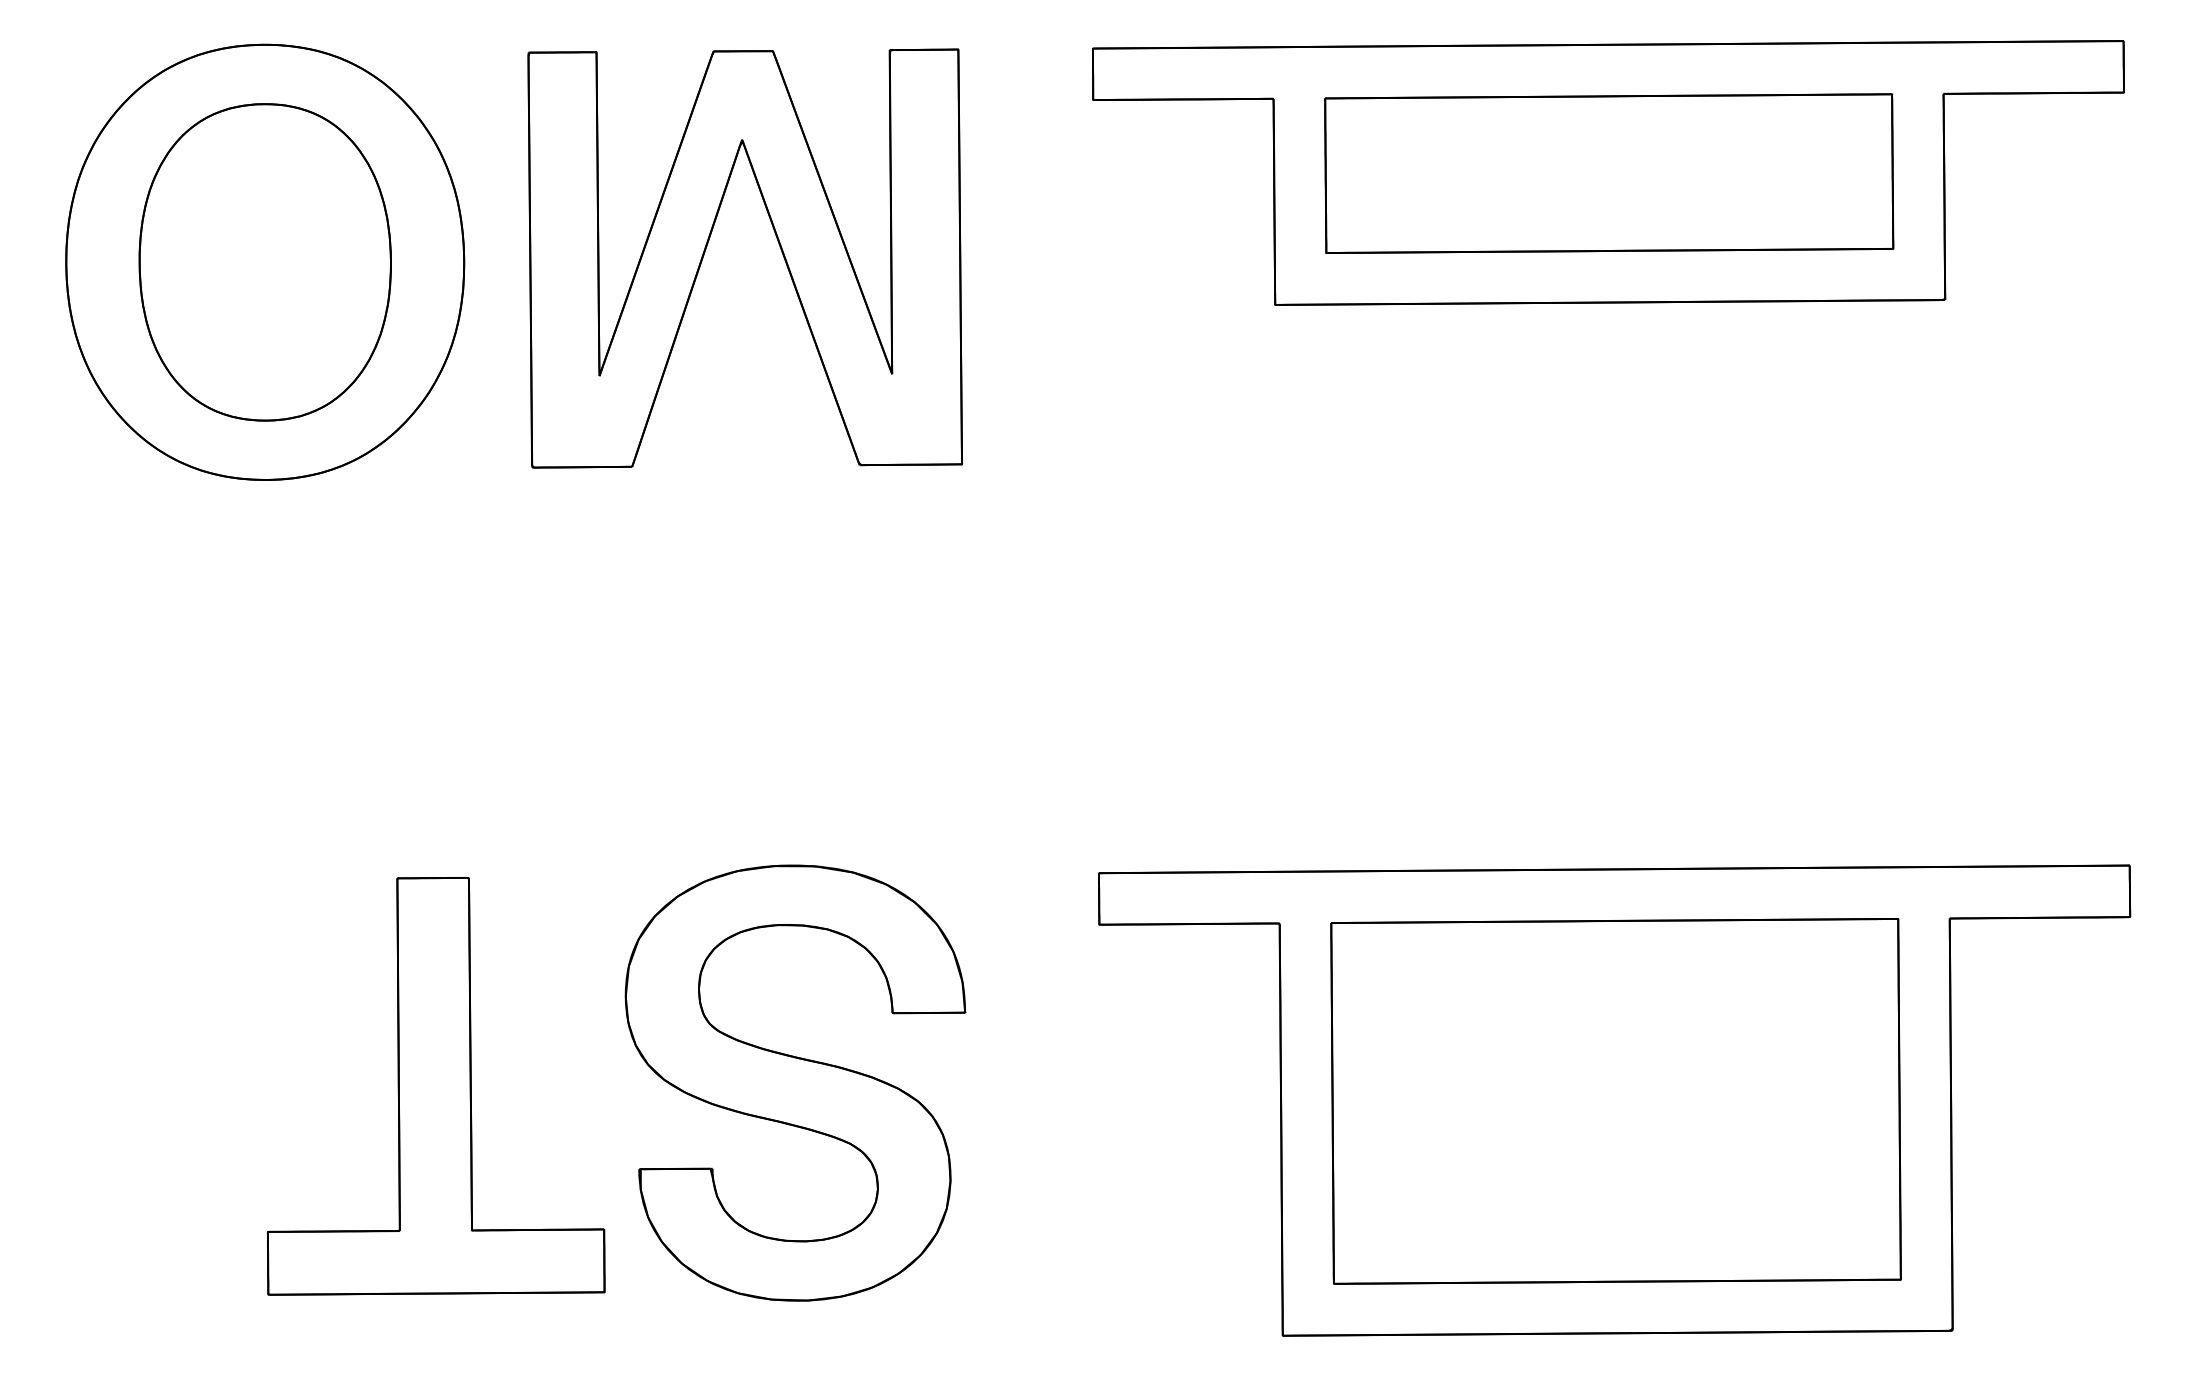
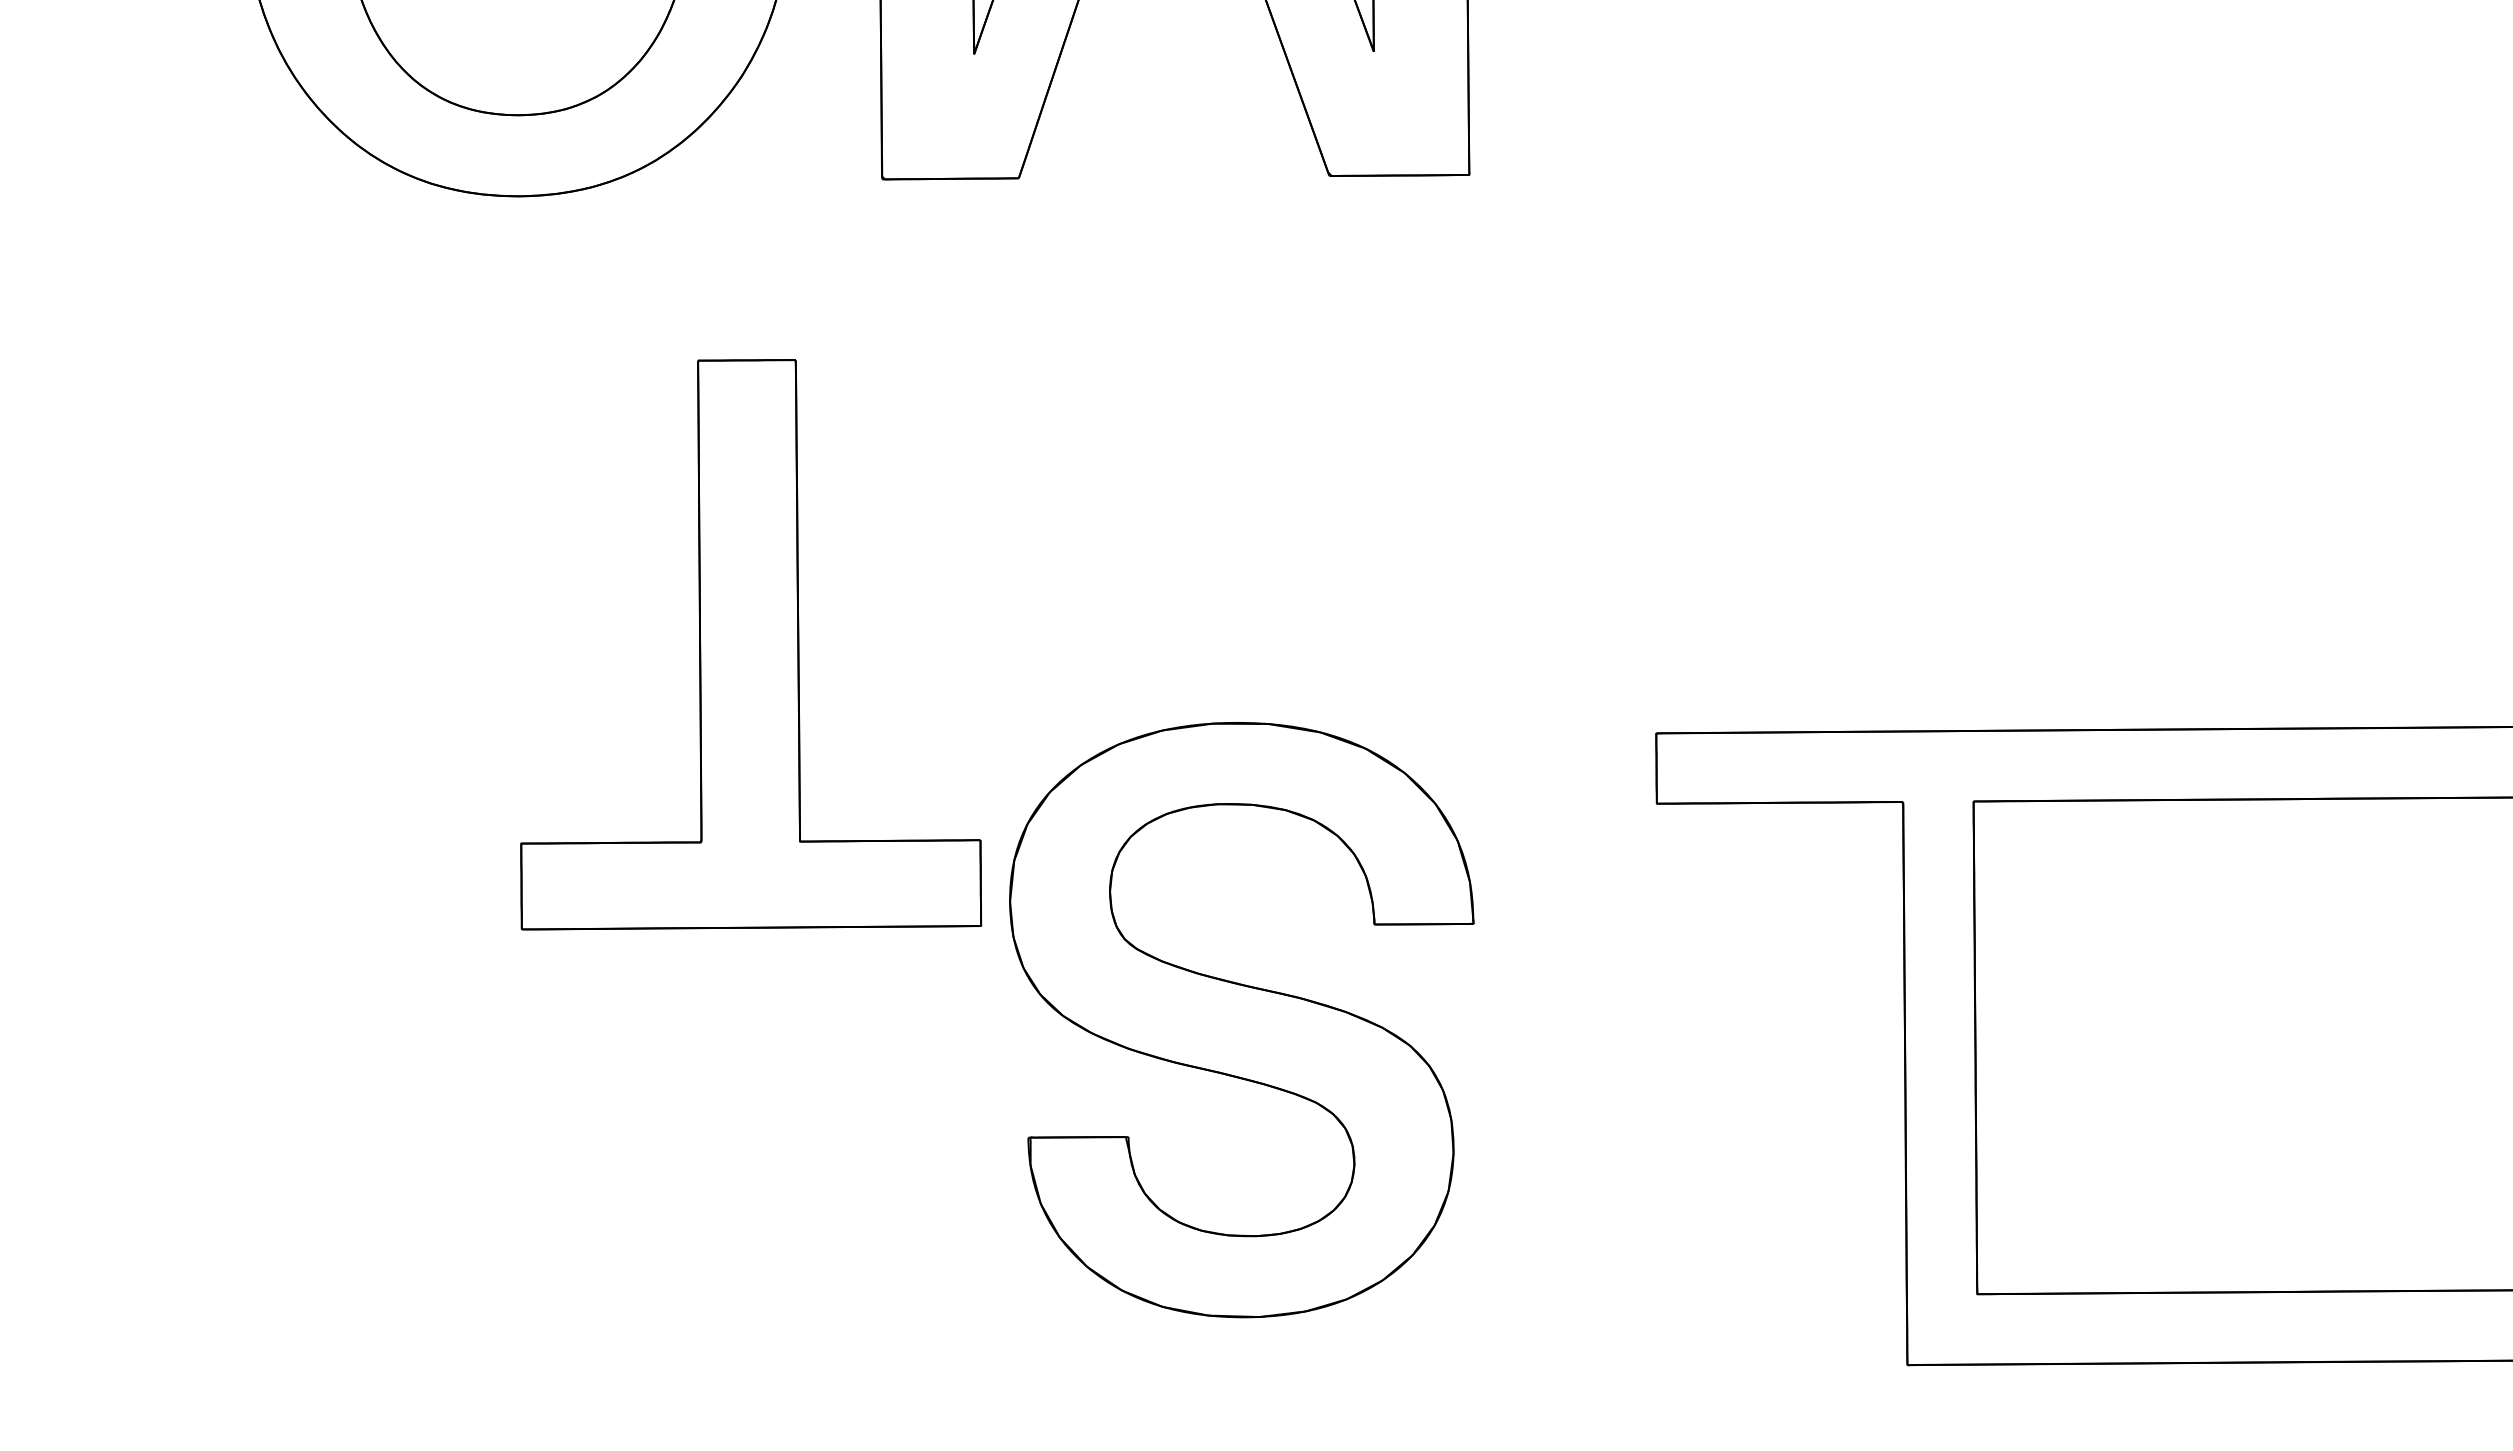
part: (436, 1086) -> (751, 644), moved

